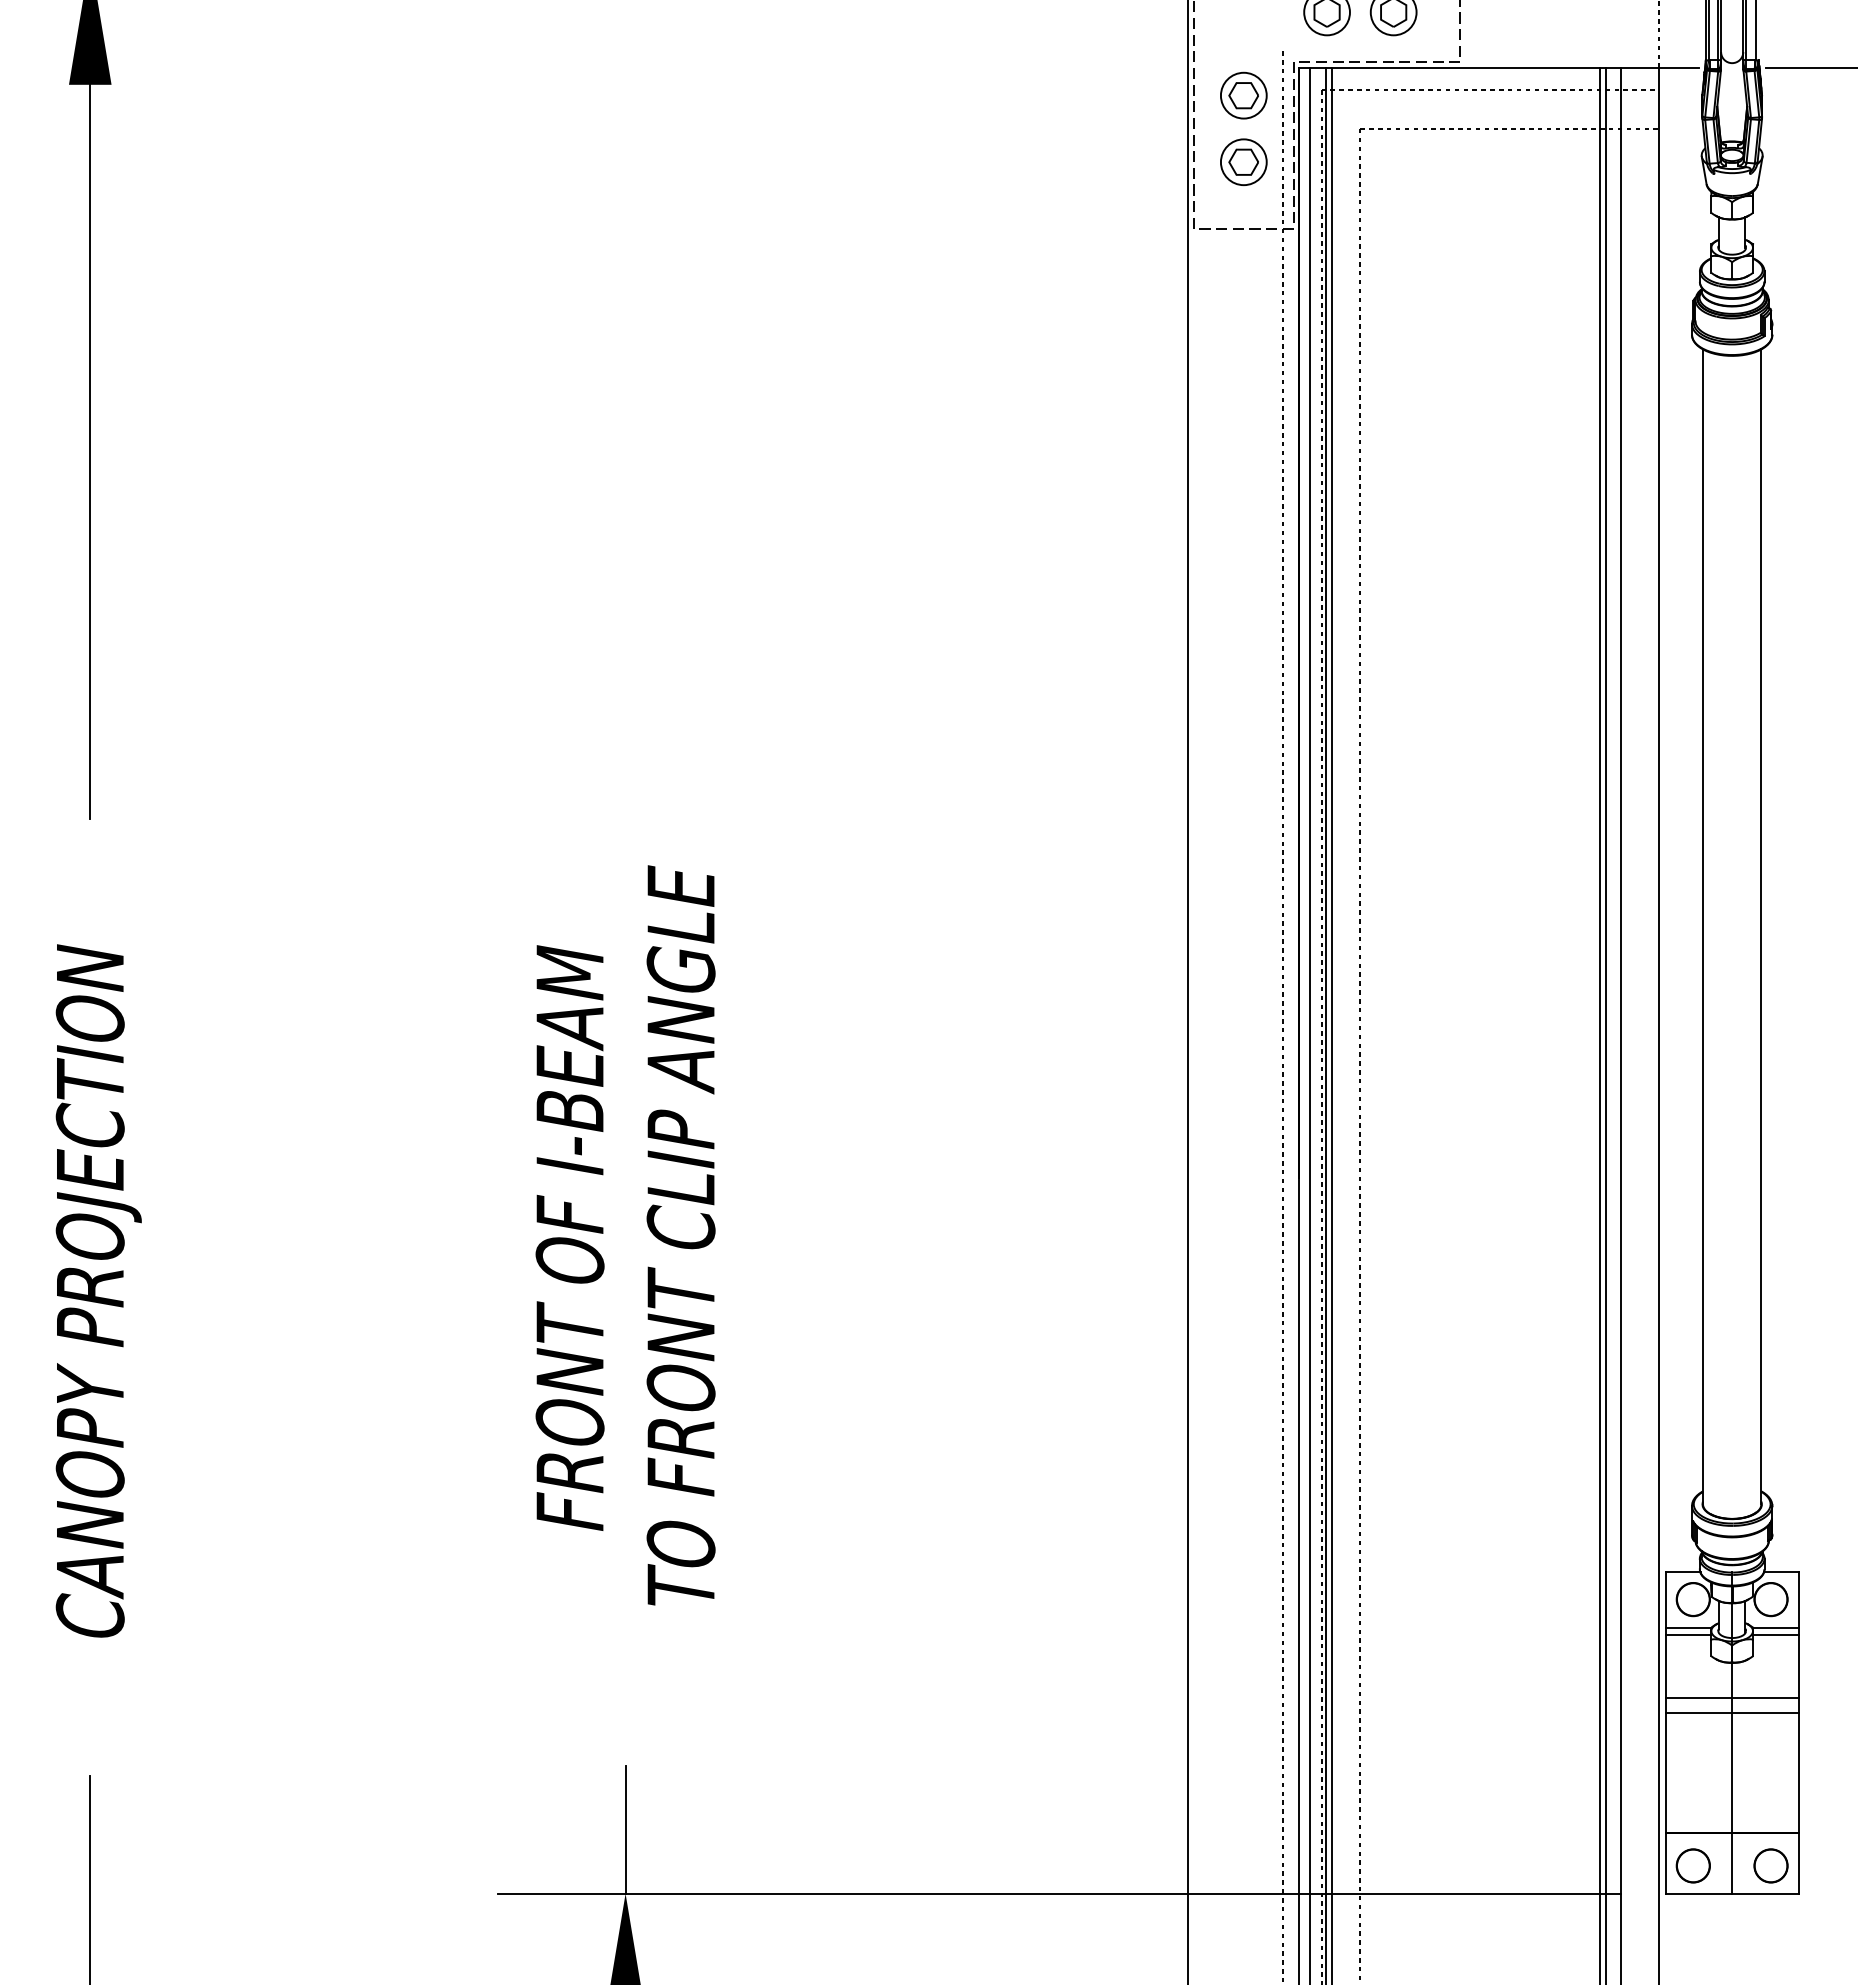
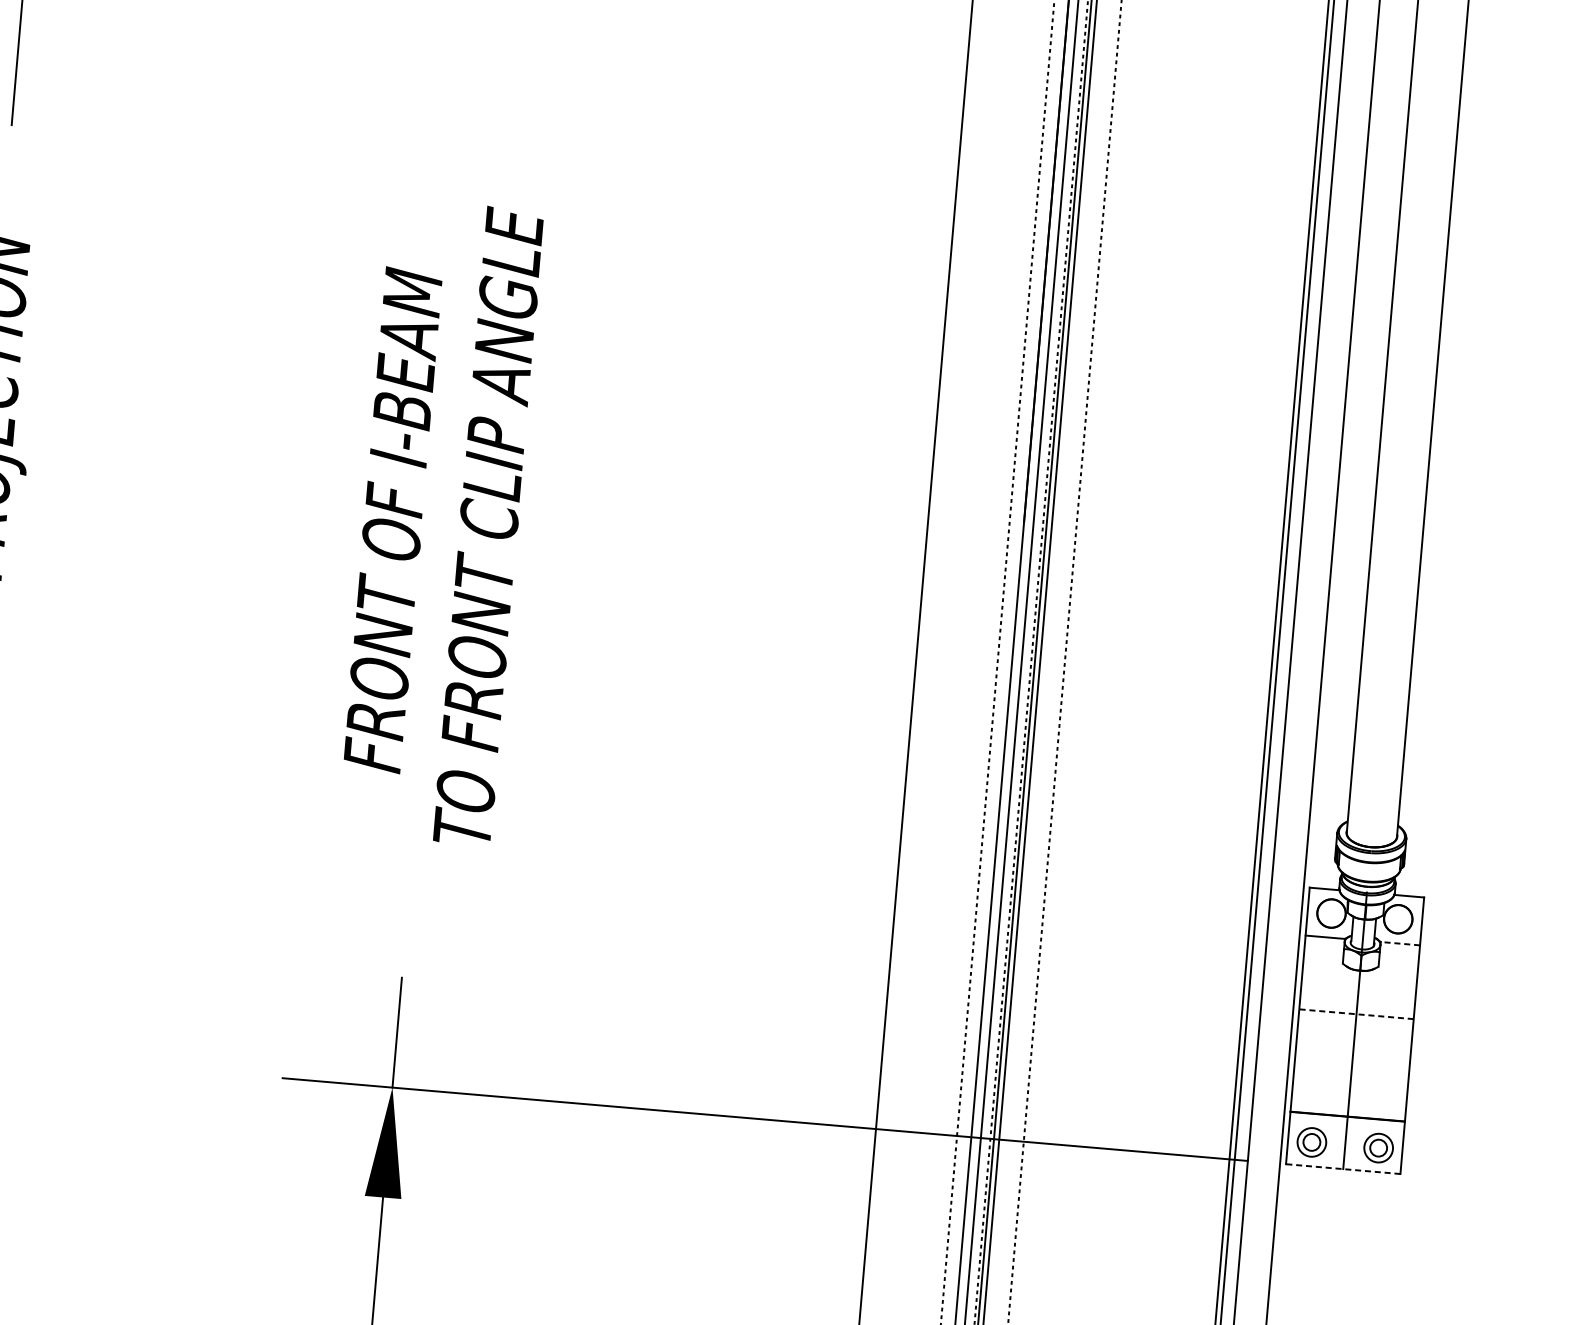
line: (1775, 1627) -> (1400, 943), solid -> dashed
line: (1688, 1635) -> (1324, 944), removed
line: (1775, 1635) -> (1399, 950), removed
line: (1731, 1698) -> (1357, 1001), removed
line: (1732, 1713) -> (1356, 1014), solid -> dashed
circle: (1693, 1865) -> (1312, 1142), size x0.6
circle: (1770, 1865) -> (1378, 1147), size x0.6
line: (1732, 1893) -> (1343, 1168), solid -> dashed

